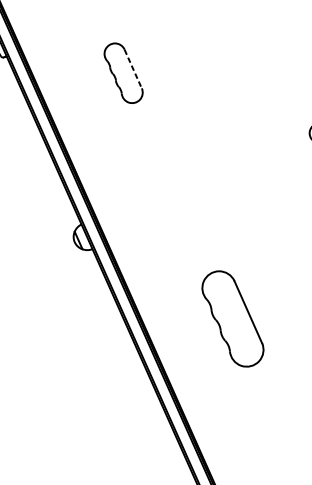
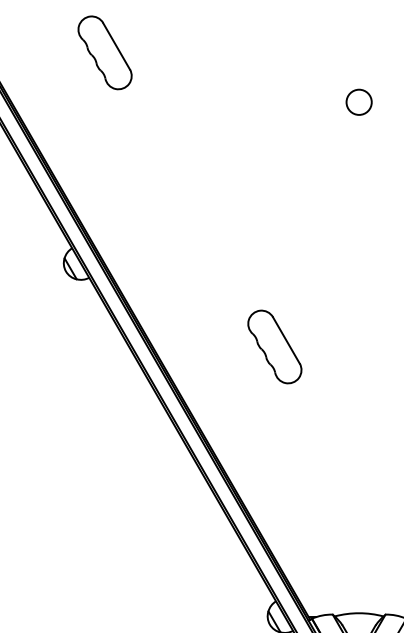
line: (133, 69) -> (116, 46), dashed -> solid
part: (232, 318) -> (274, 346), size x0.62

